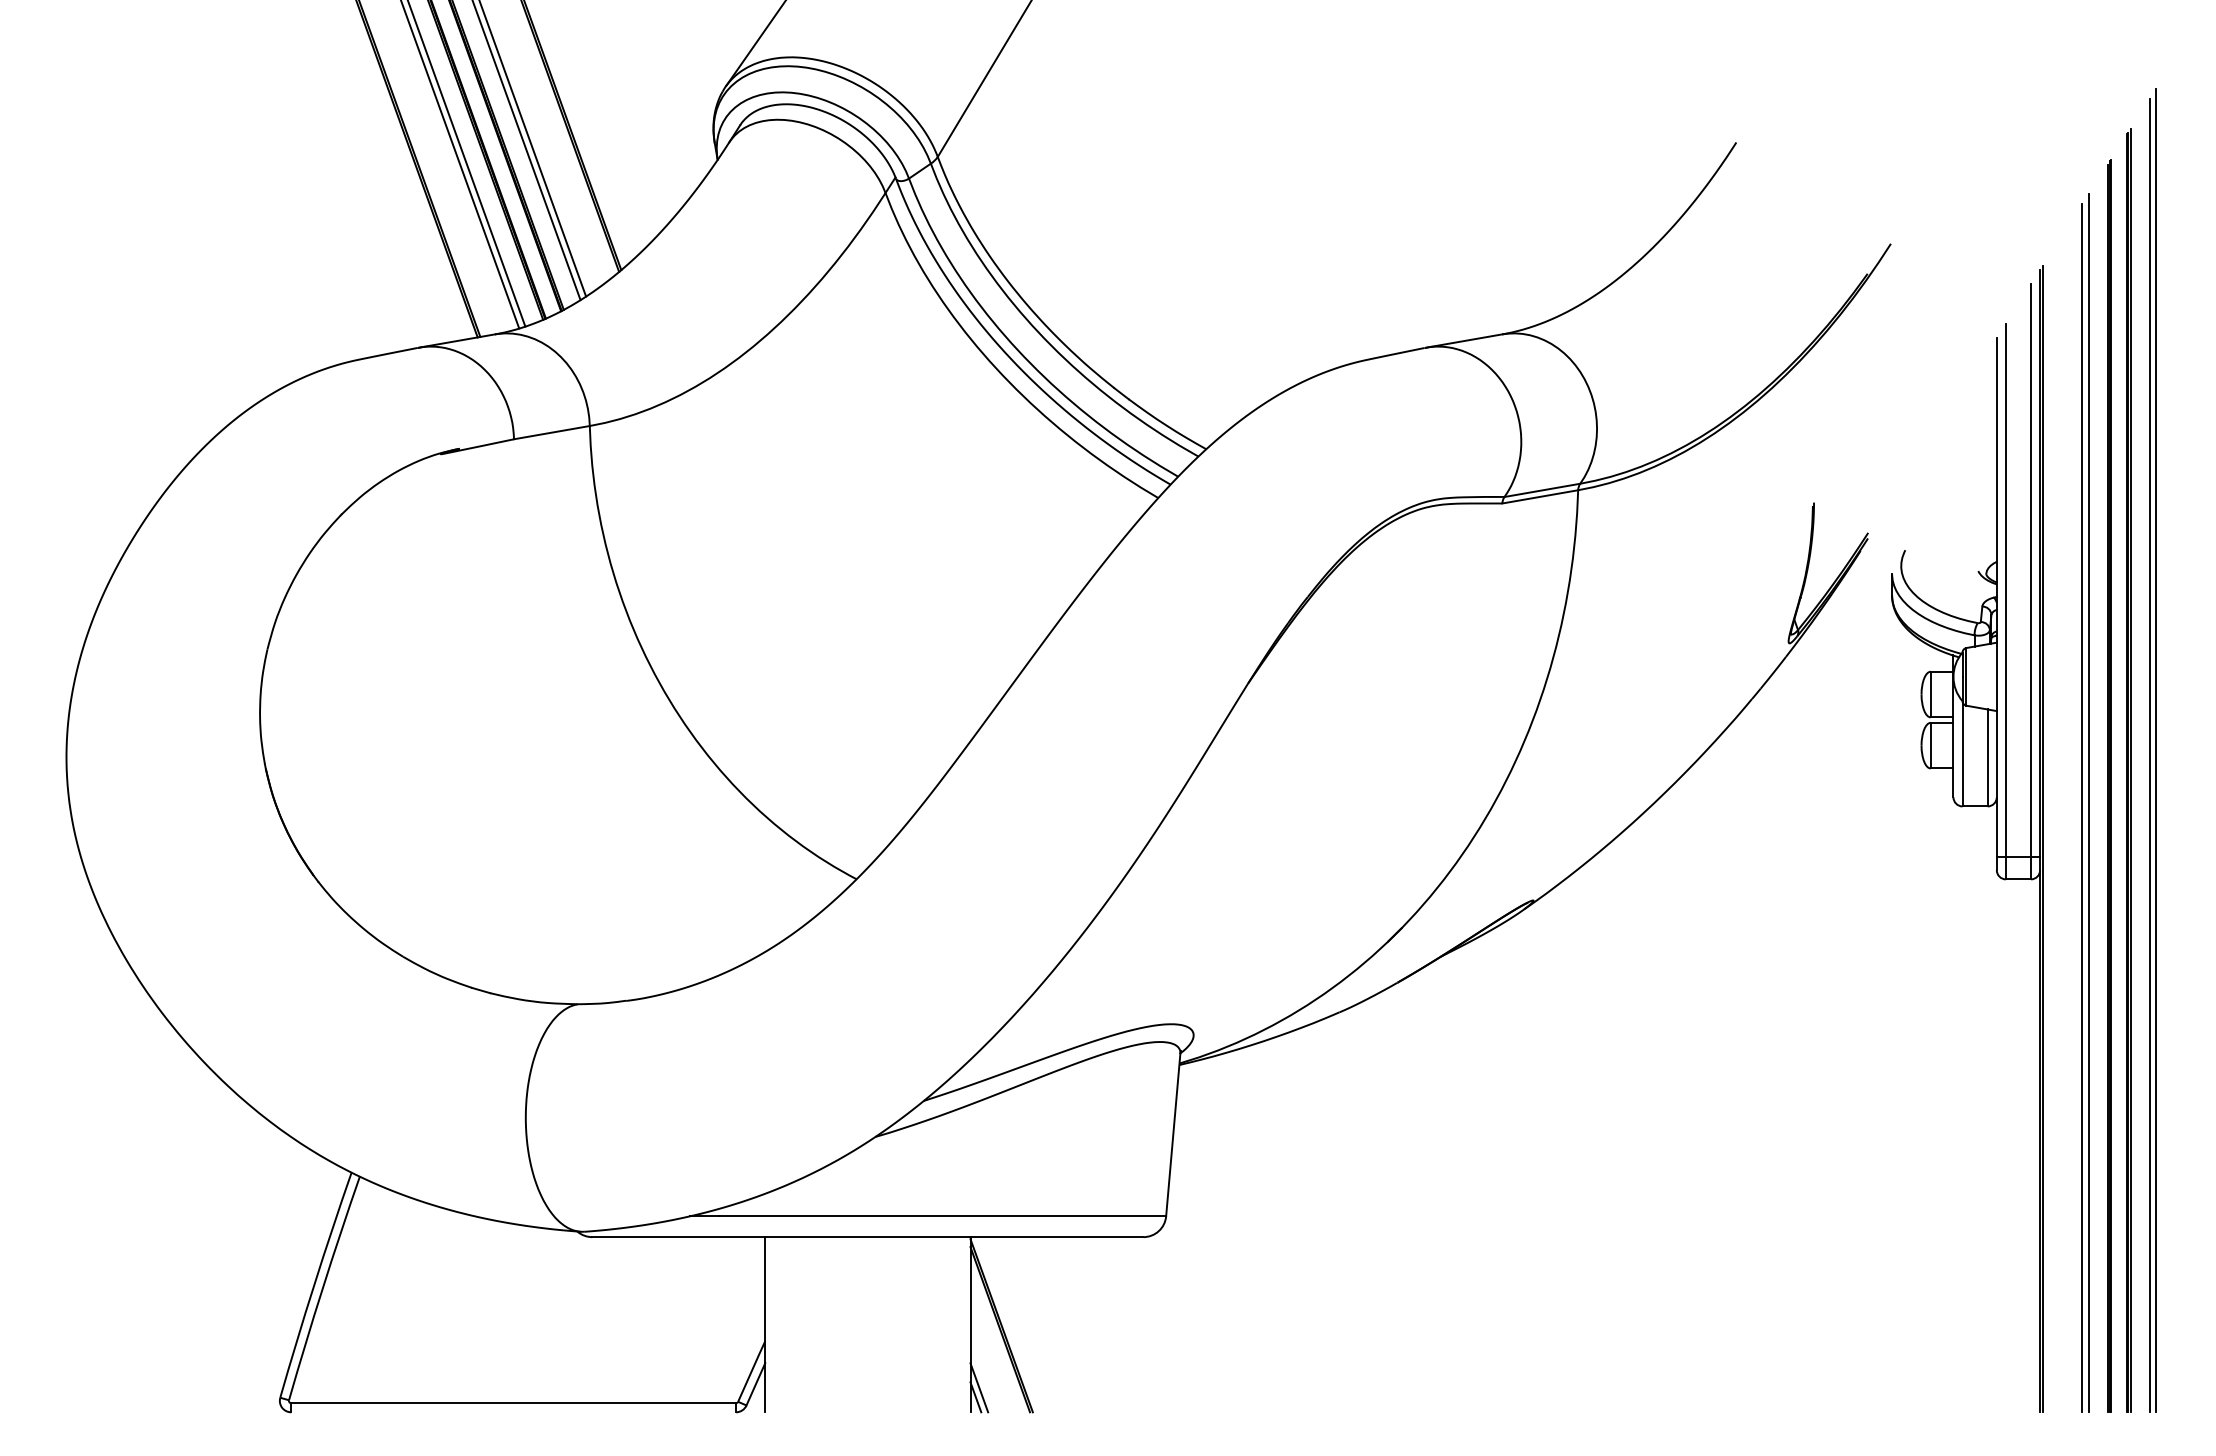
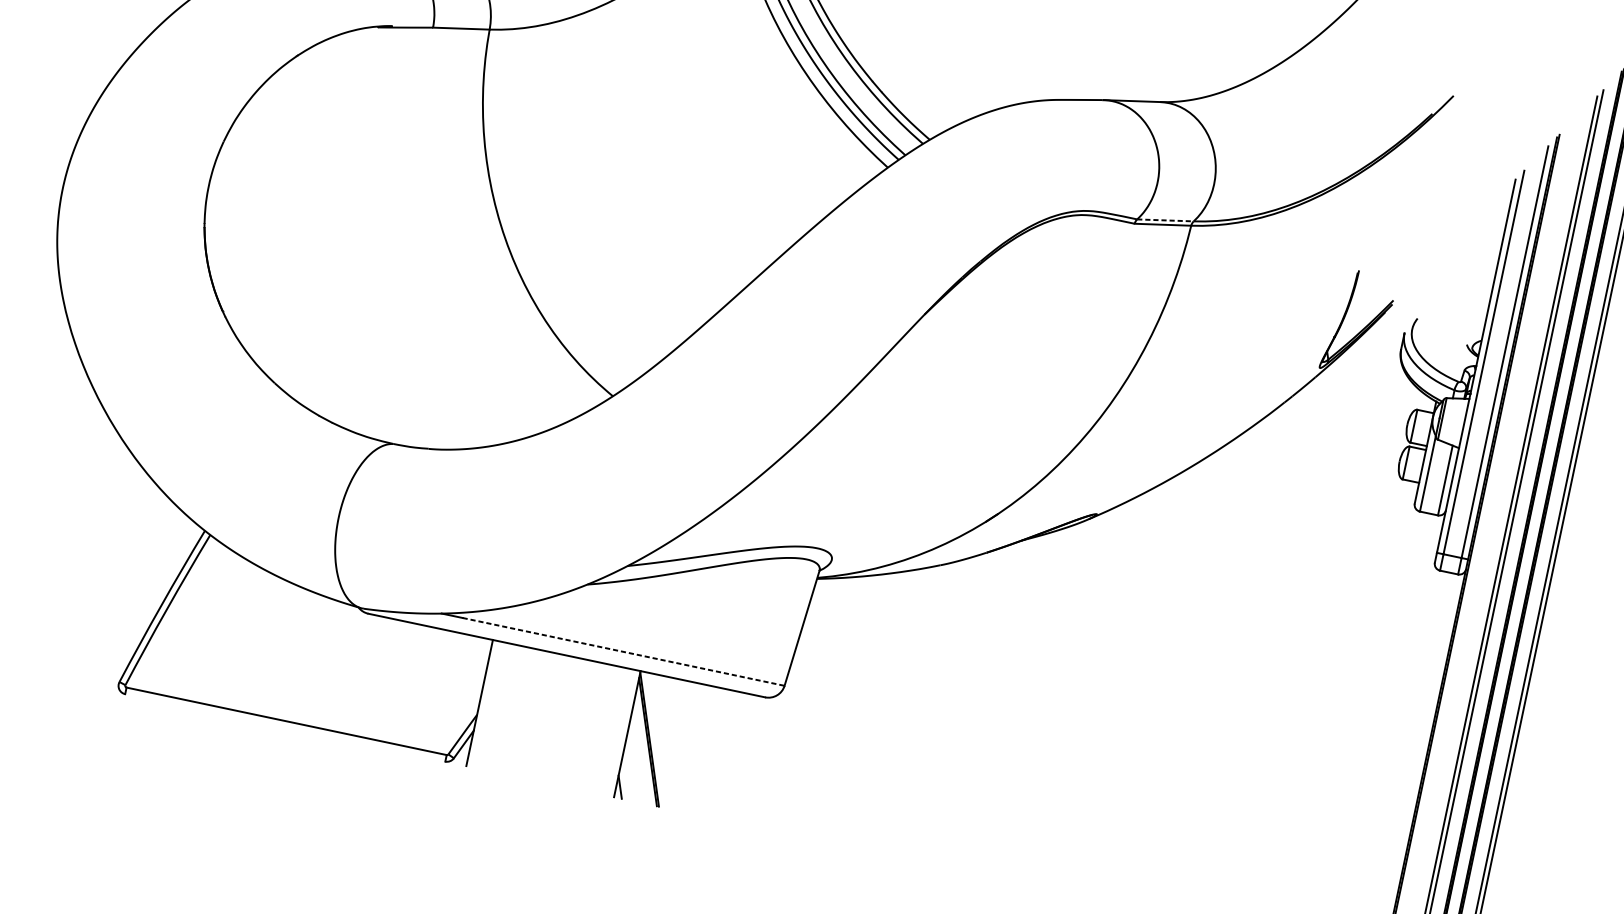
line: (1542, 490) -> (1165, 220), solid -> dashed
line: (942, 1216) -> (623, 652), solid -> dashed
line: (979, 1387) -> (624, 780), removed

